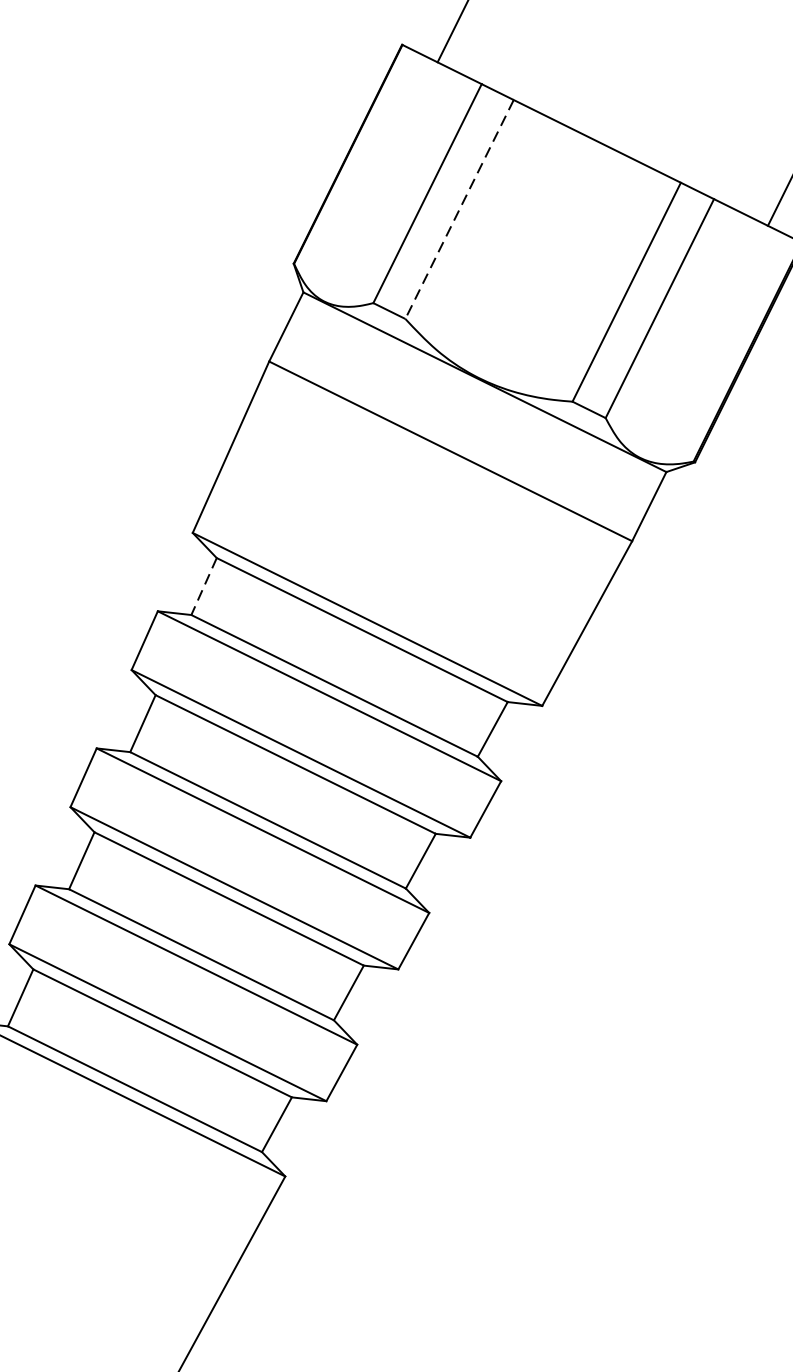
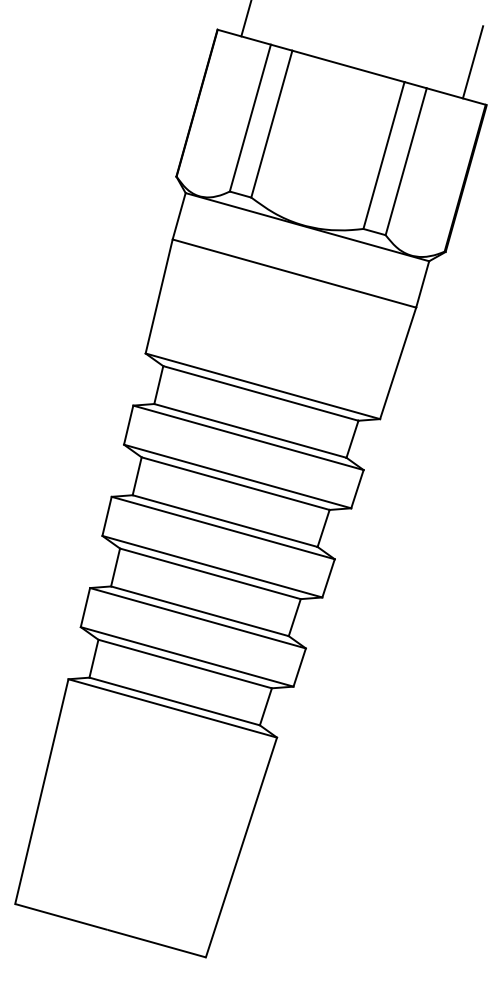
line: (458, 209) -> (271, 124), dashed -> solid
line: (203, 587) -> (158, 385), dashed -> solid

